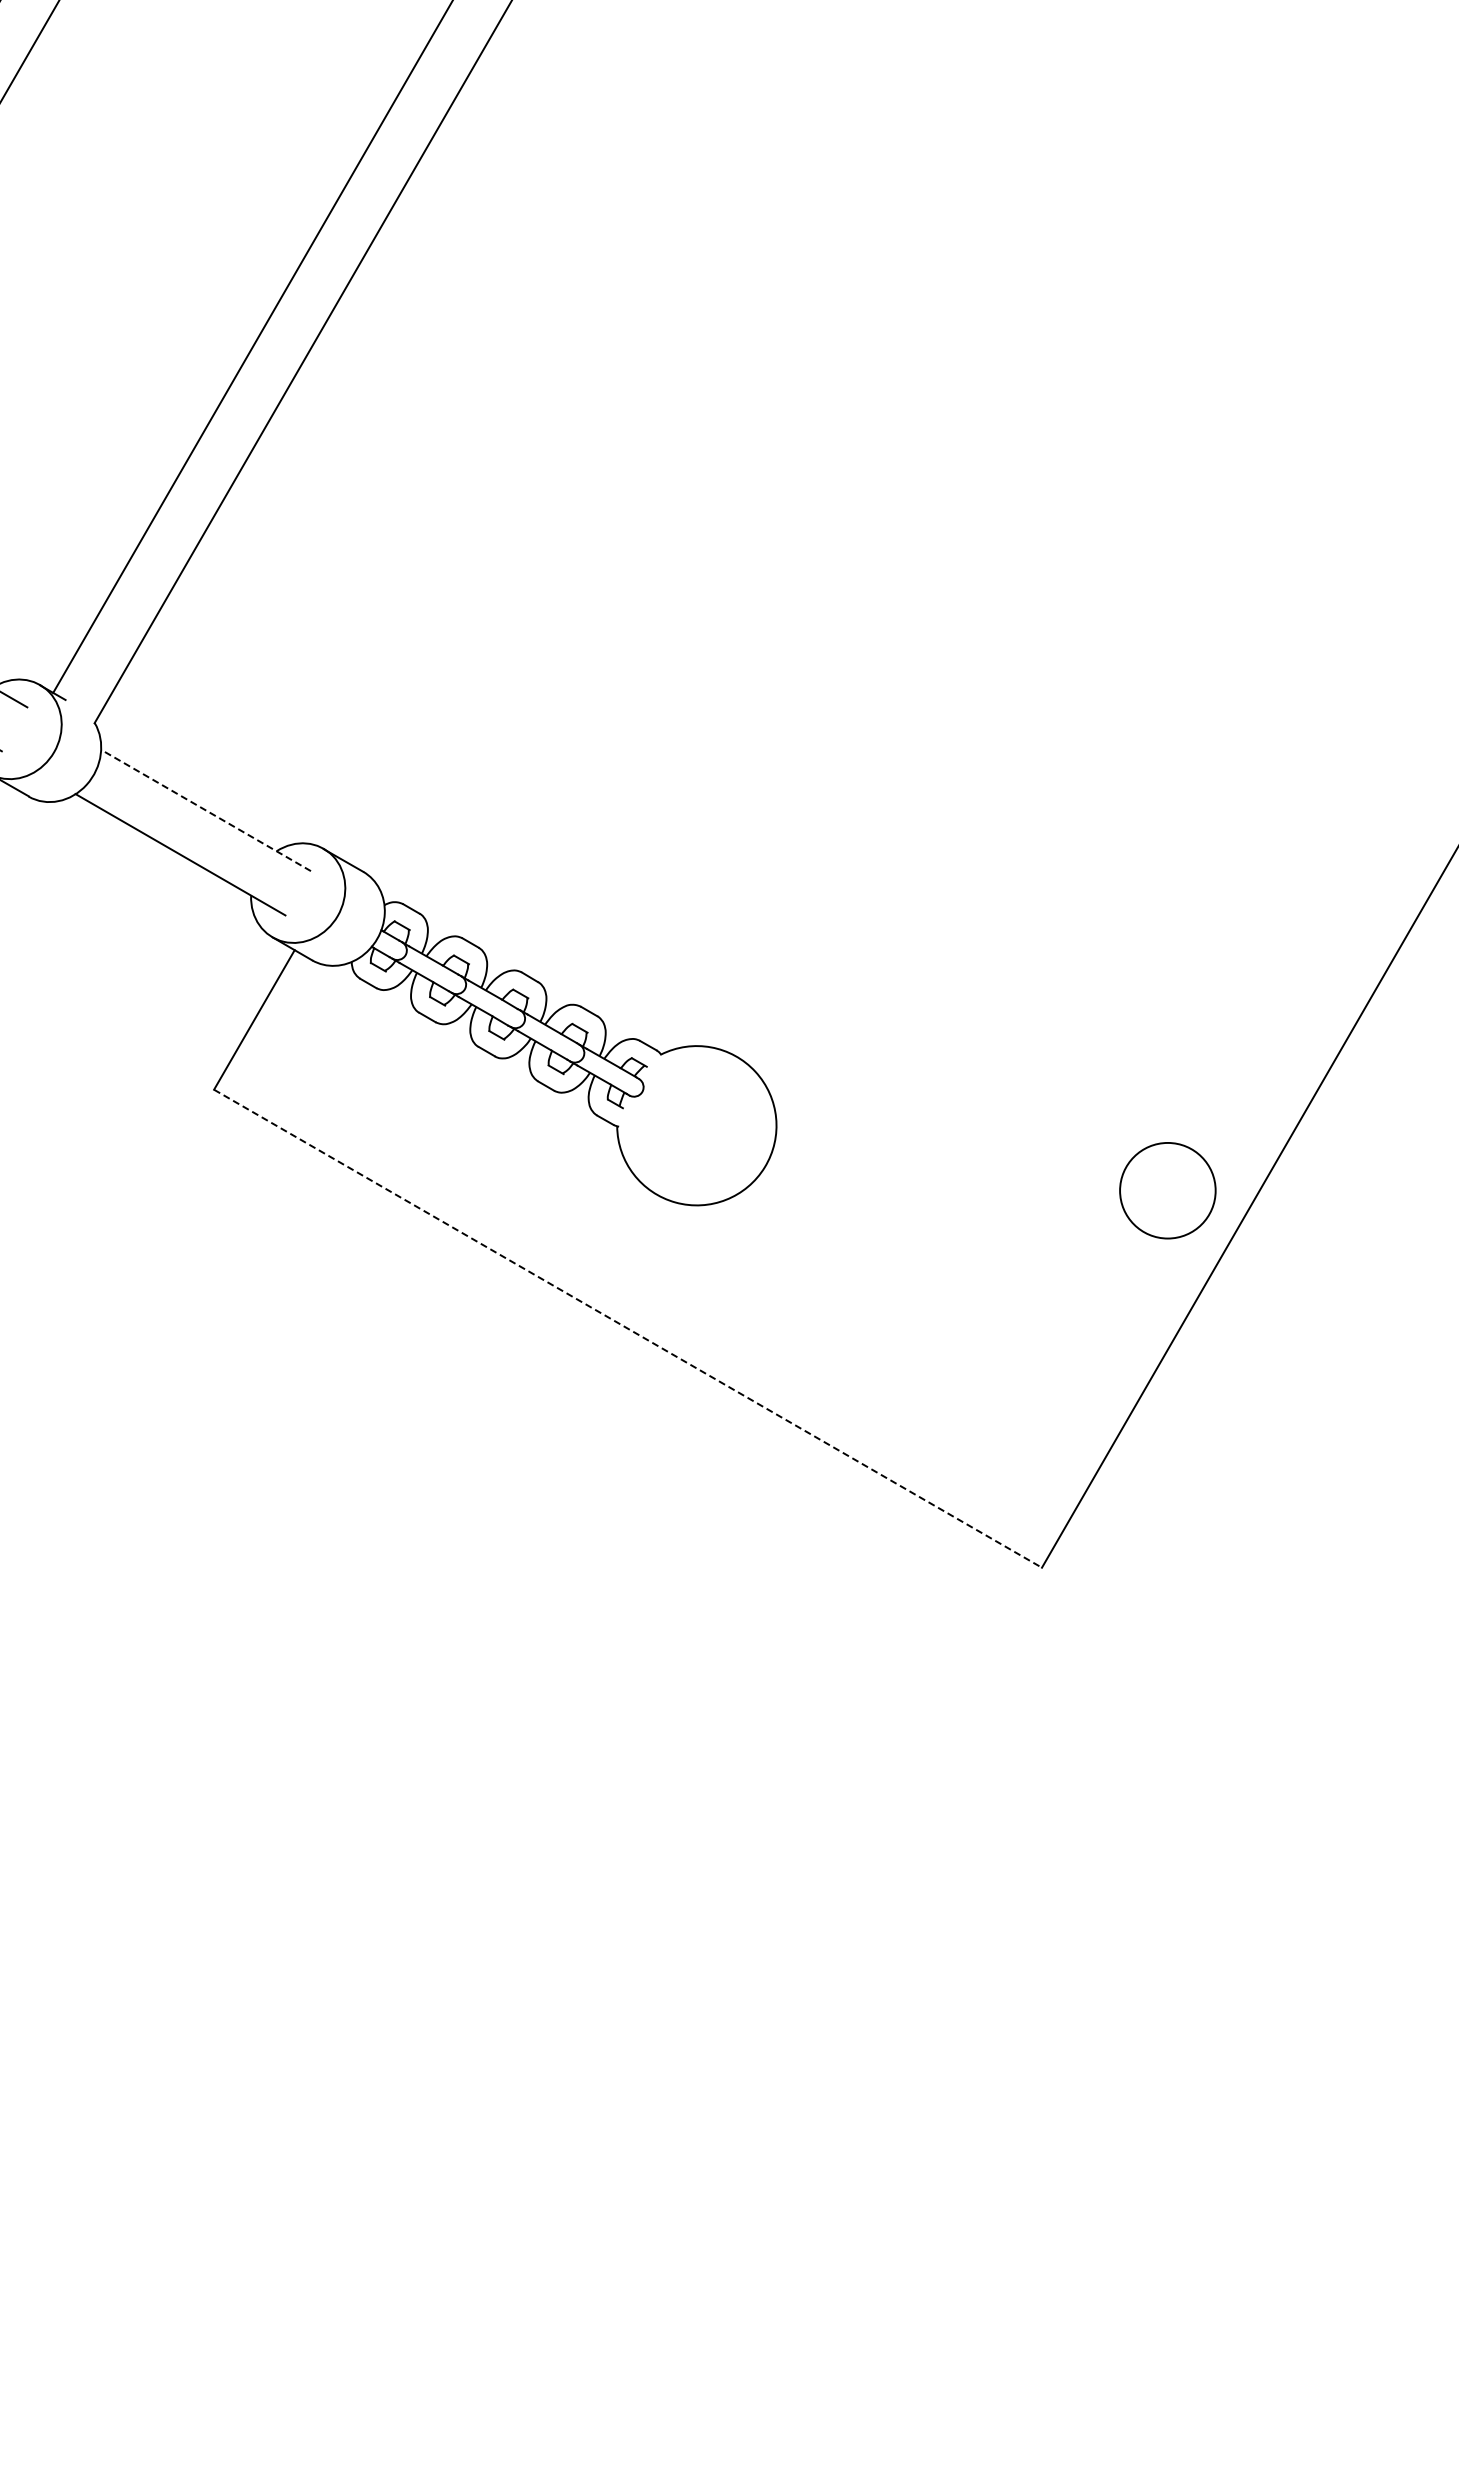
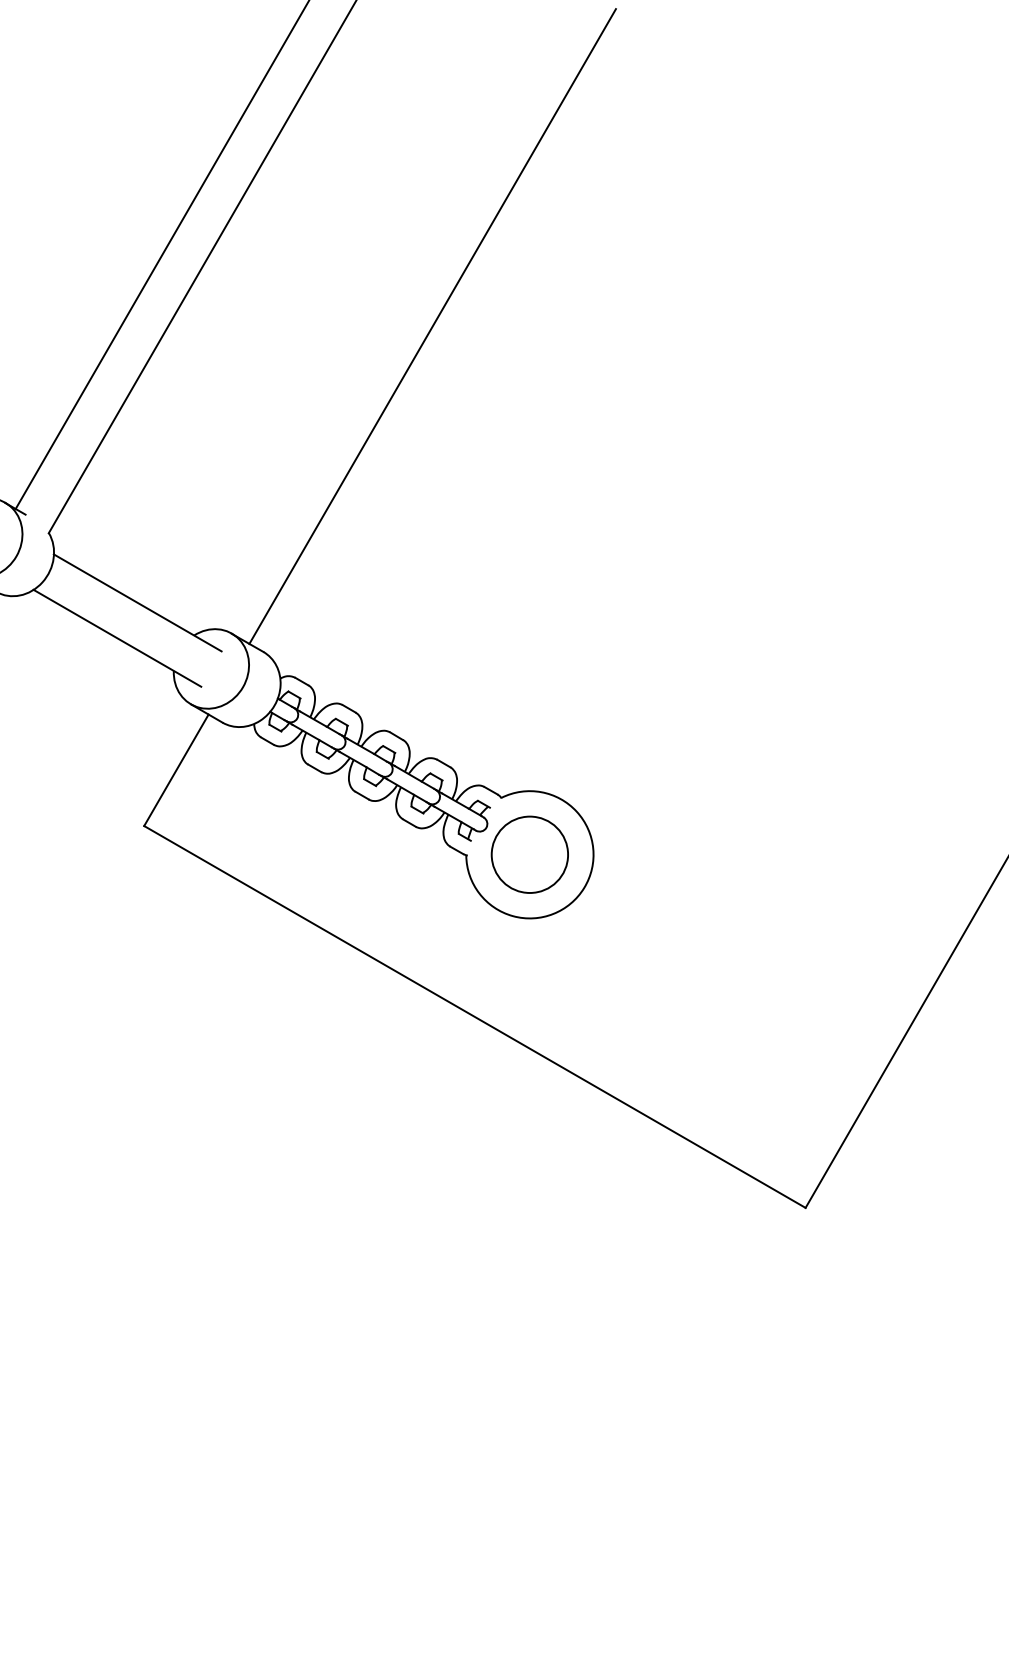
line: (574, 464) -> (432, 326), added
line: (205, 810) -> (137, 602), dashed -> solid
circle: (1167, 1190) -> (529, 854), moved
line: (628, 1328) -> (475, 1016), dashed -> solid

